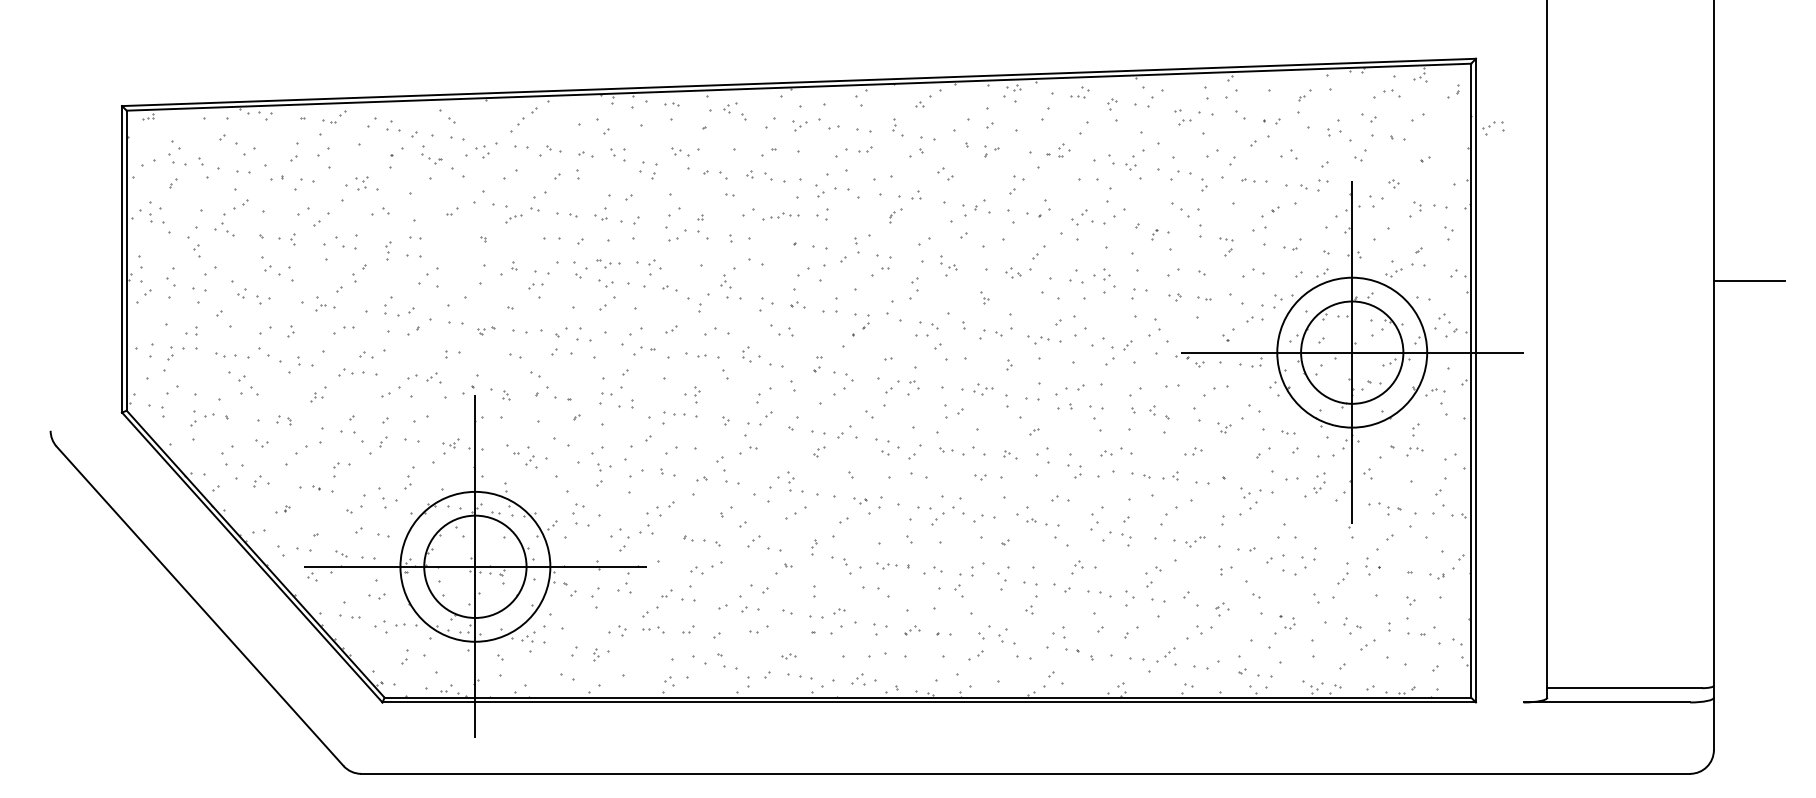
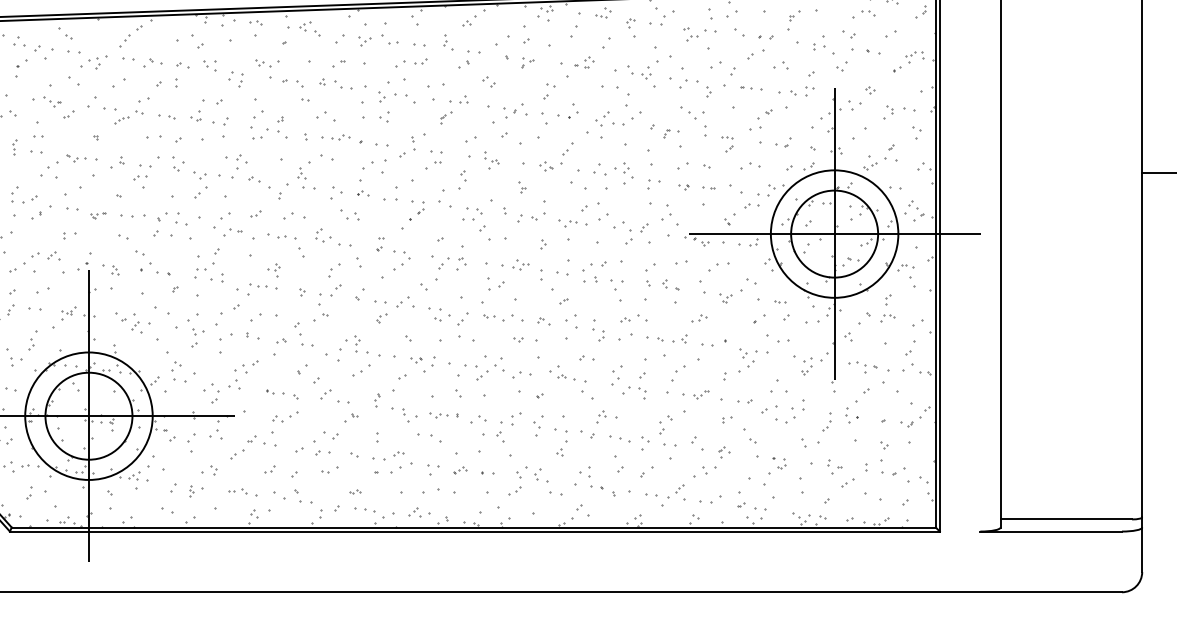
part: (1493, 128) -> (914, 57), moved
part: (431, 158) -> (51, 101), moved
part: (780, 215) -> (340, 137), moved
part: (608, 263) -> (76, 158), moved
part: (1319, 482) -> (806, 366), moved
part: (653, 629) -> (237, 491), moved

